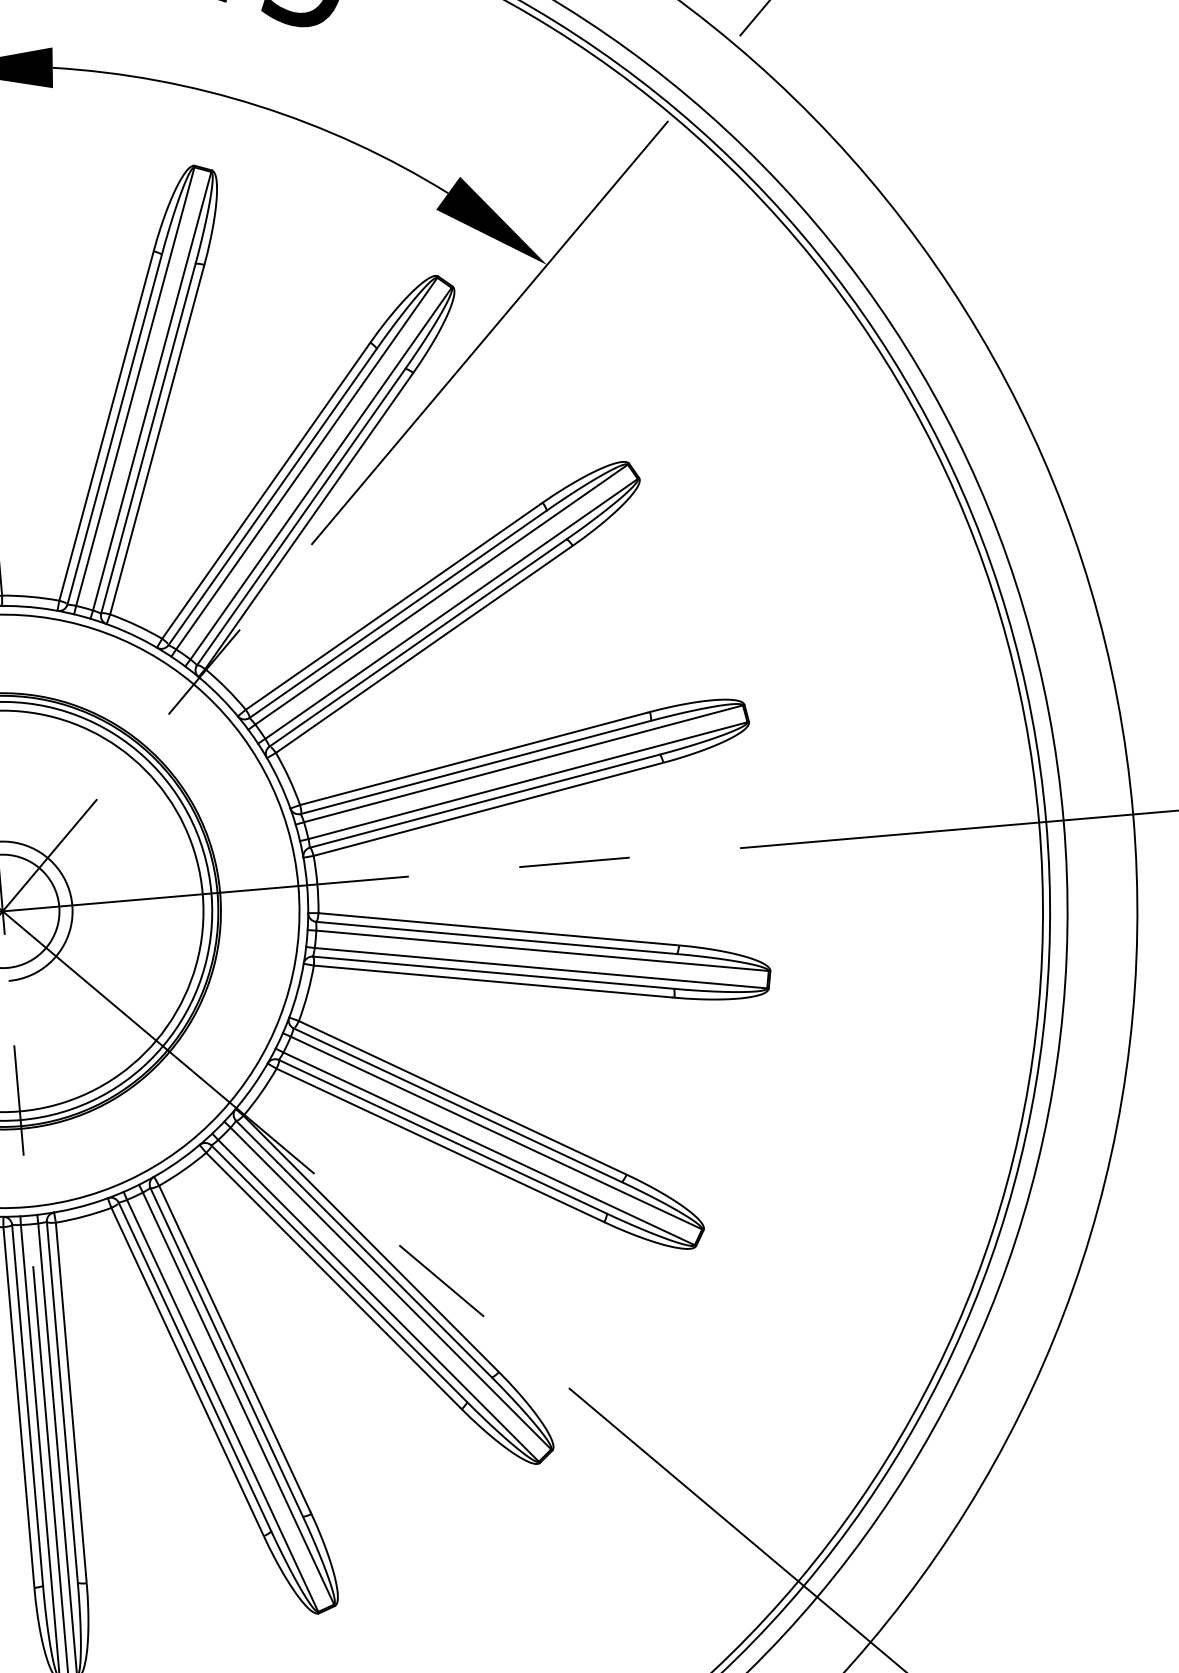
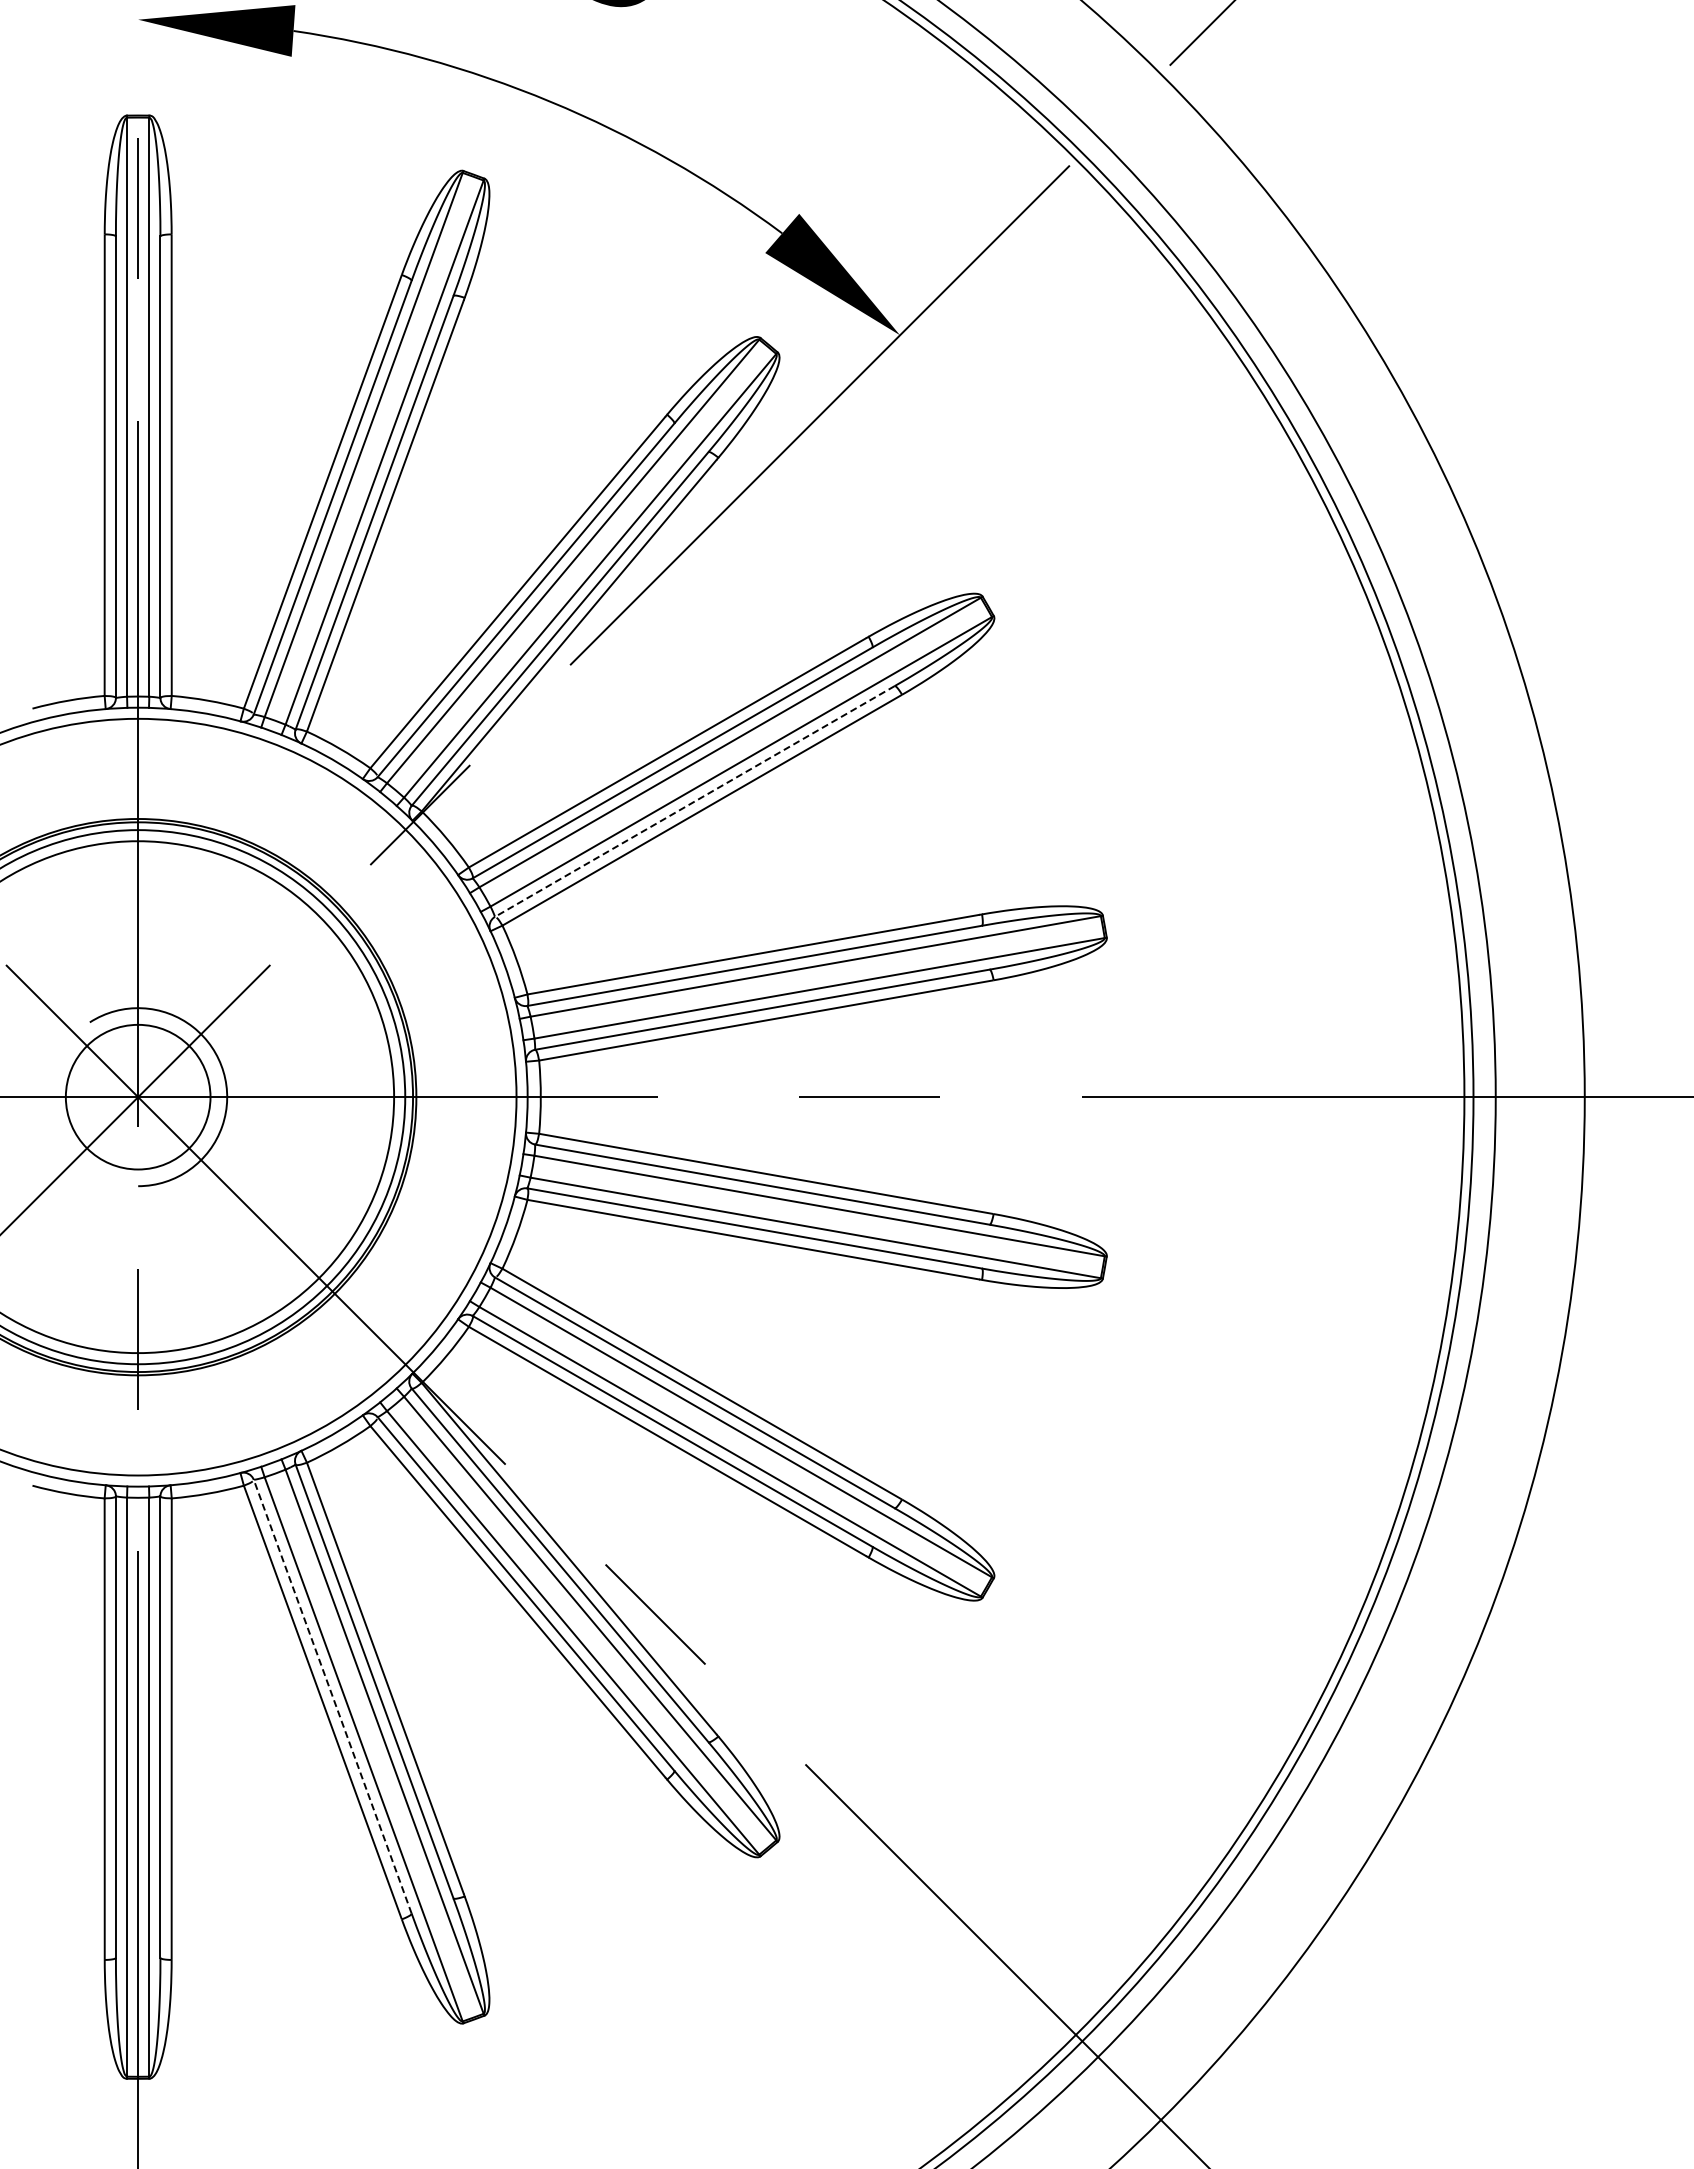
line: (417, 643) -> (694, 801), solid -> dashed
line: (194, 1366) -> (332, 1696), solid -> dashed

